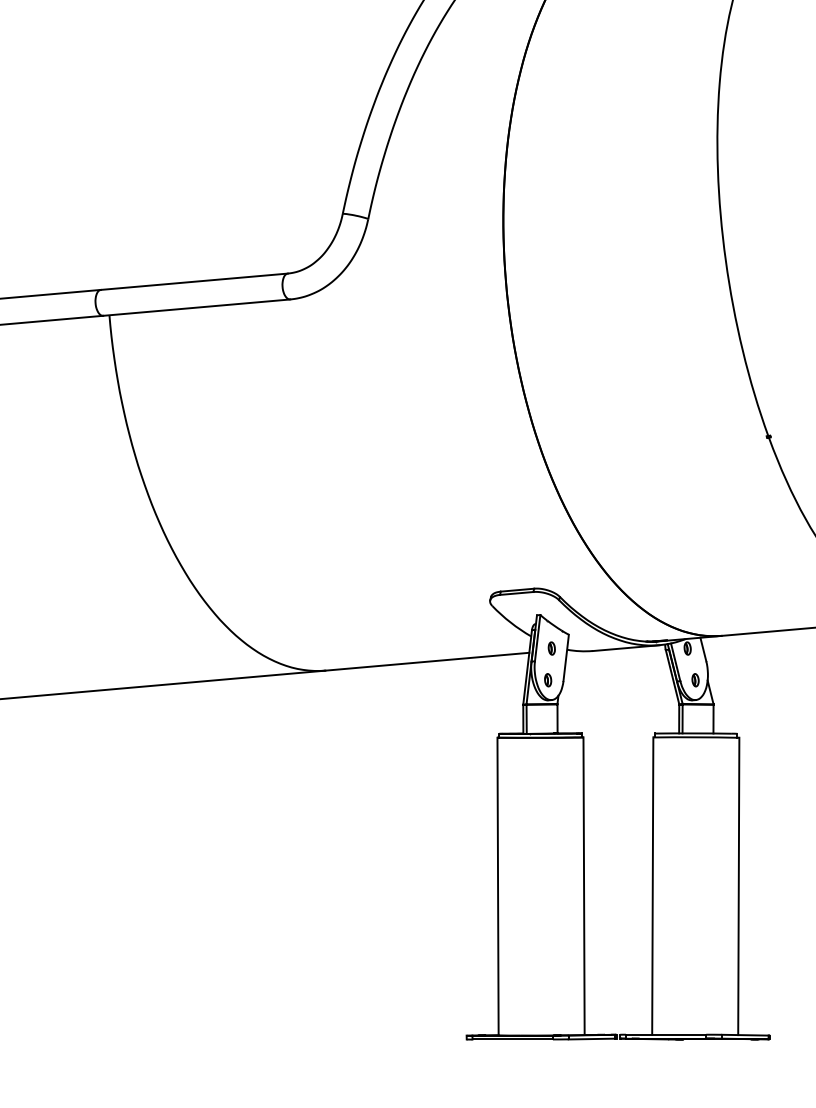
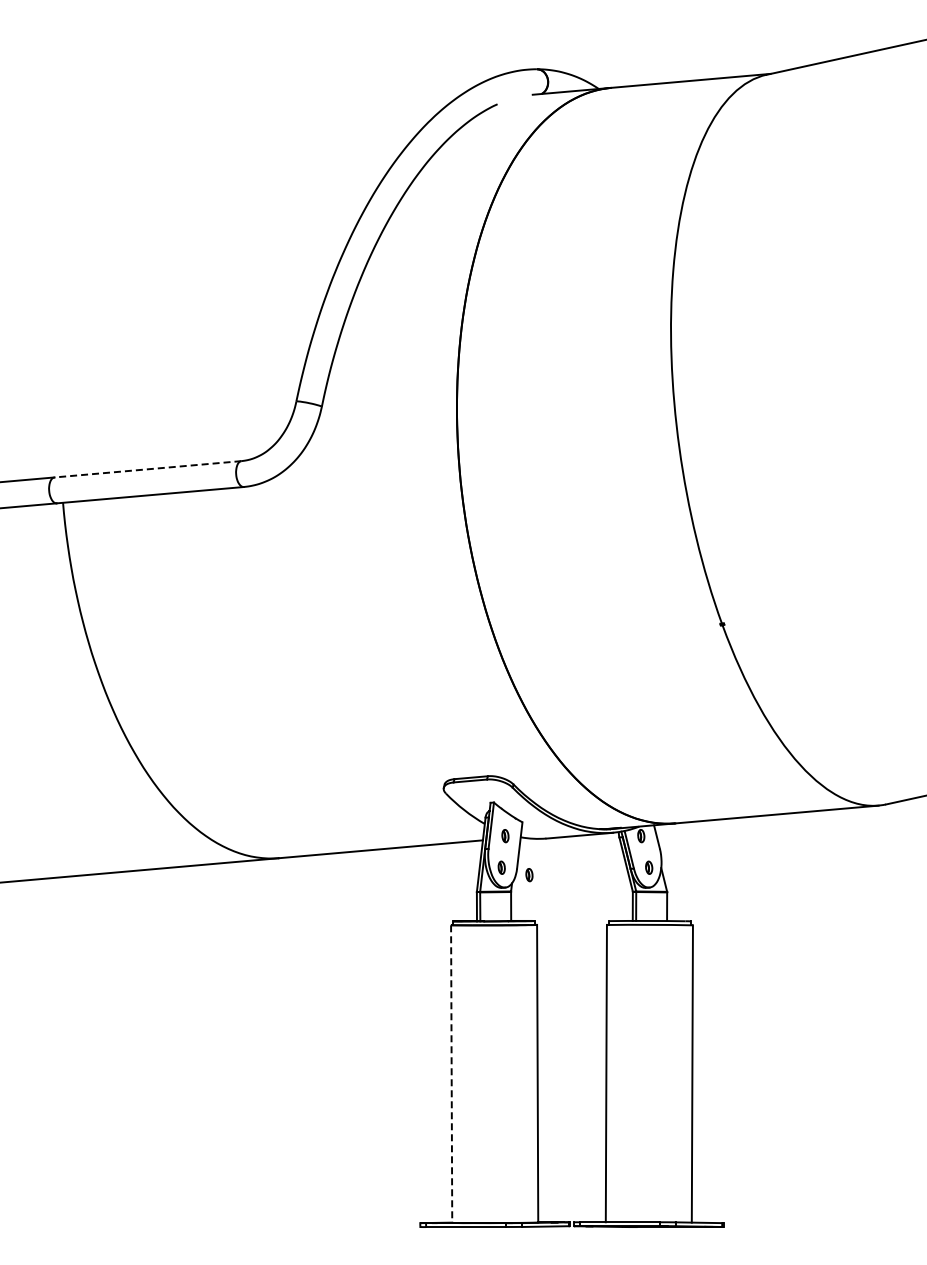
line: (193, 281) -> (147, 469), solid -> dashed
part: (575, 687) -> (529, 875), added
line: (497, 886) -> (451, 1074), solid -> dashed

